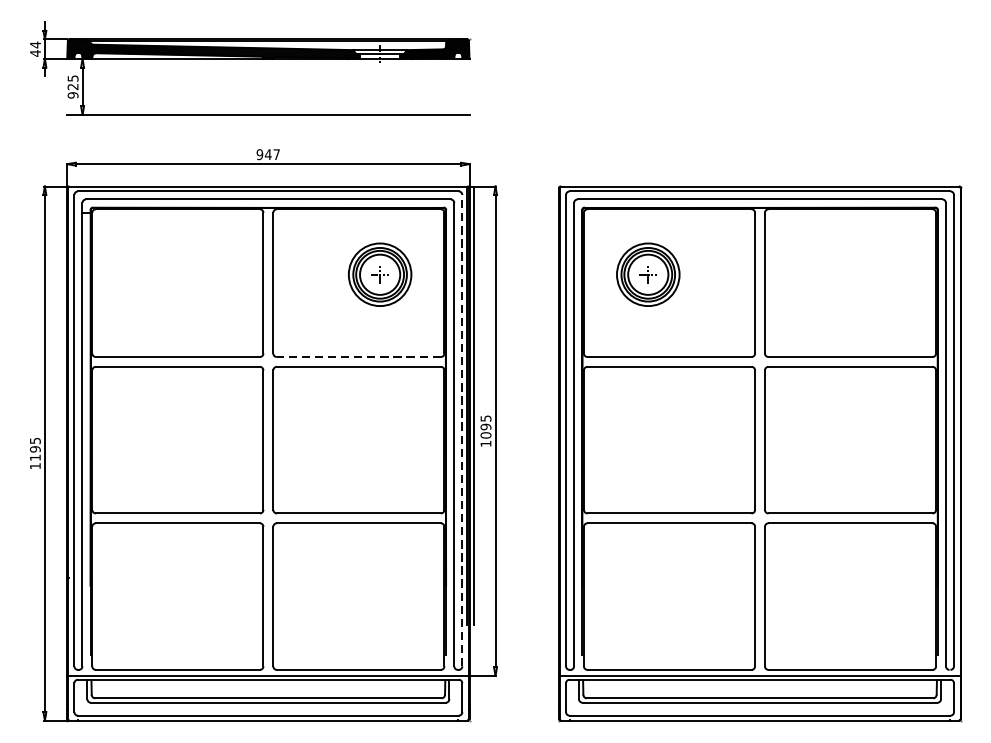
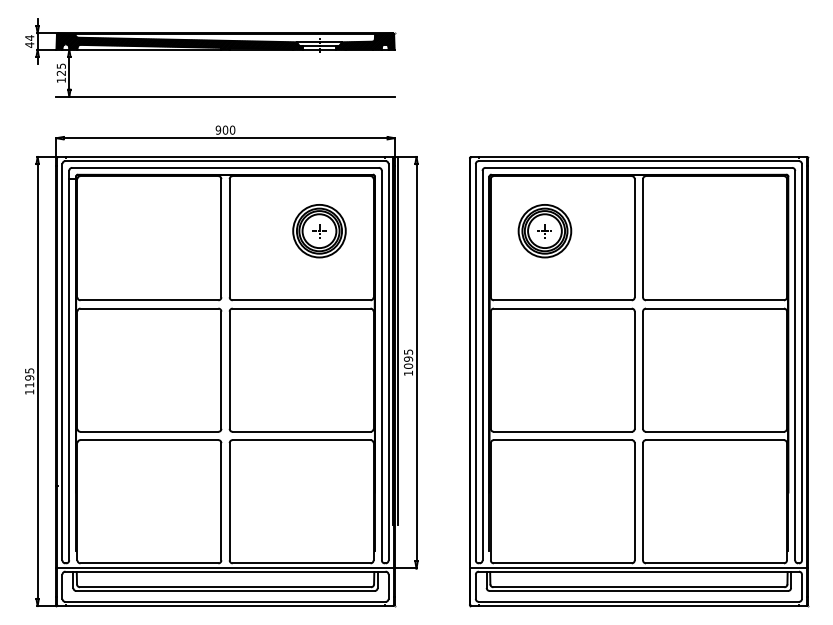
text: (72, 95) -> (60, 80), 925 -> 125
text: (271, 153) -> (228, 129), 947 -> 900
line: (358, 357) -> (301, 300), dashed -> solid
line: (462, 429) -> (388, 361), dashed -> solid

